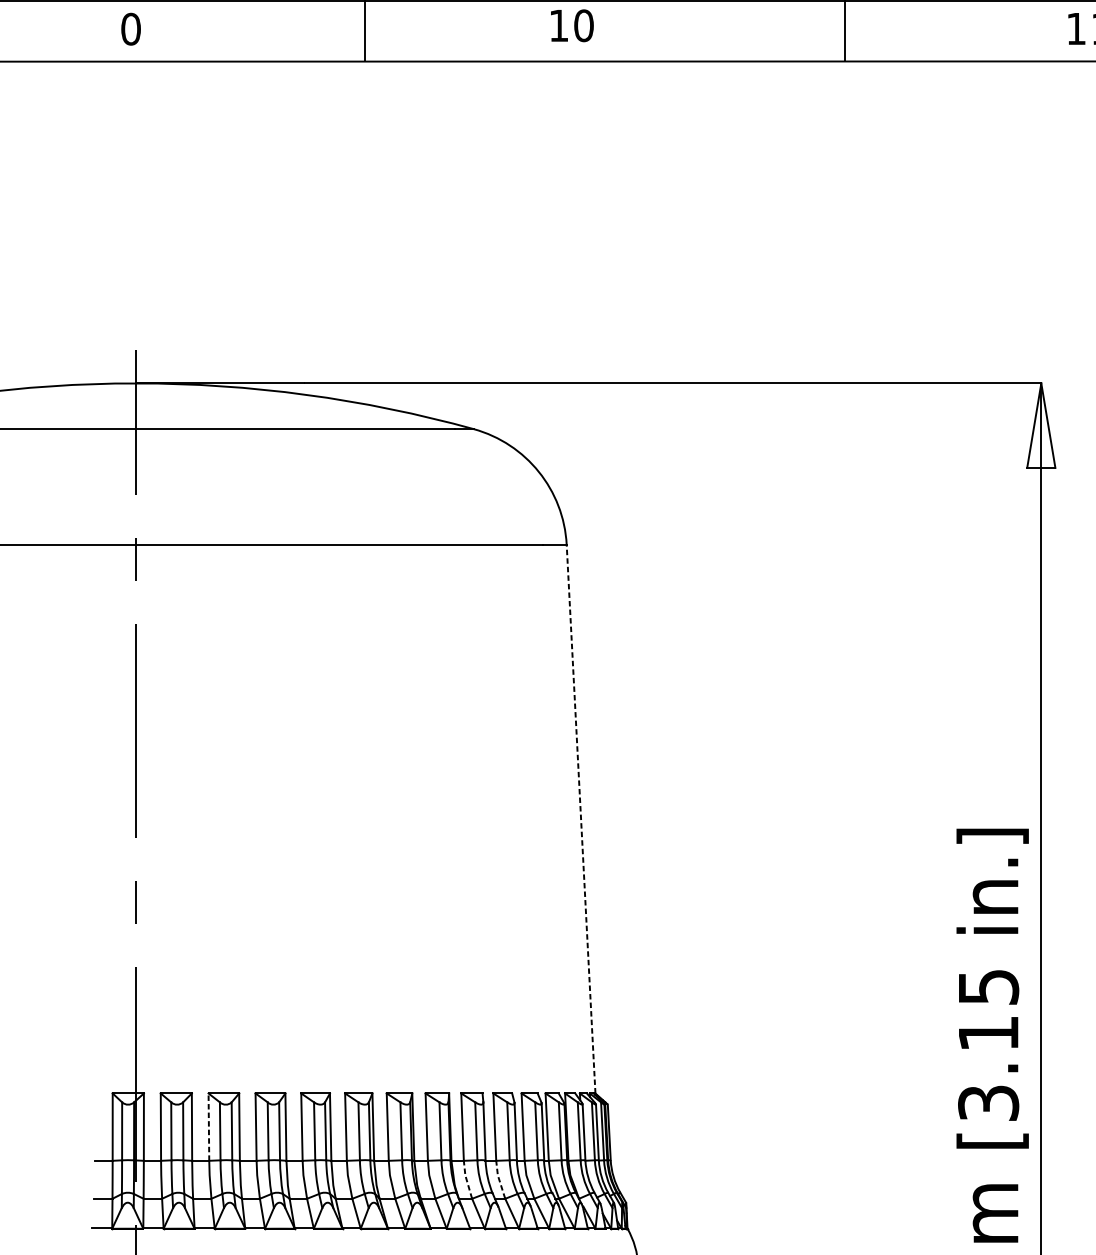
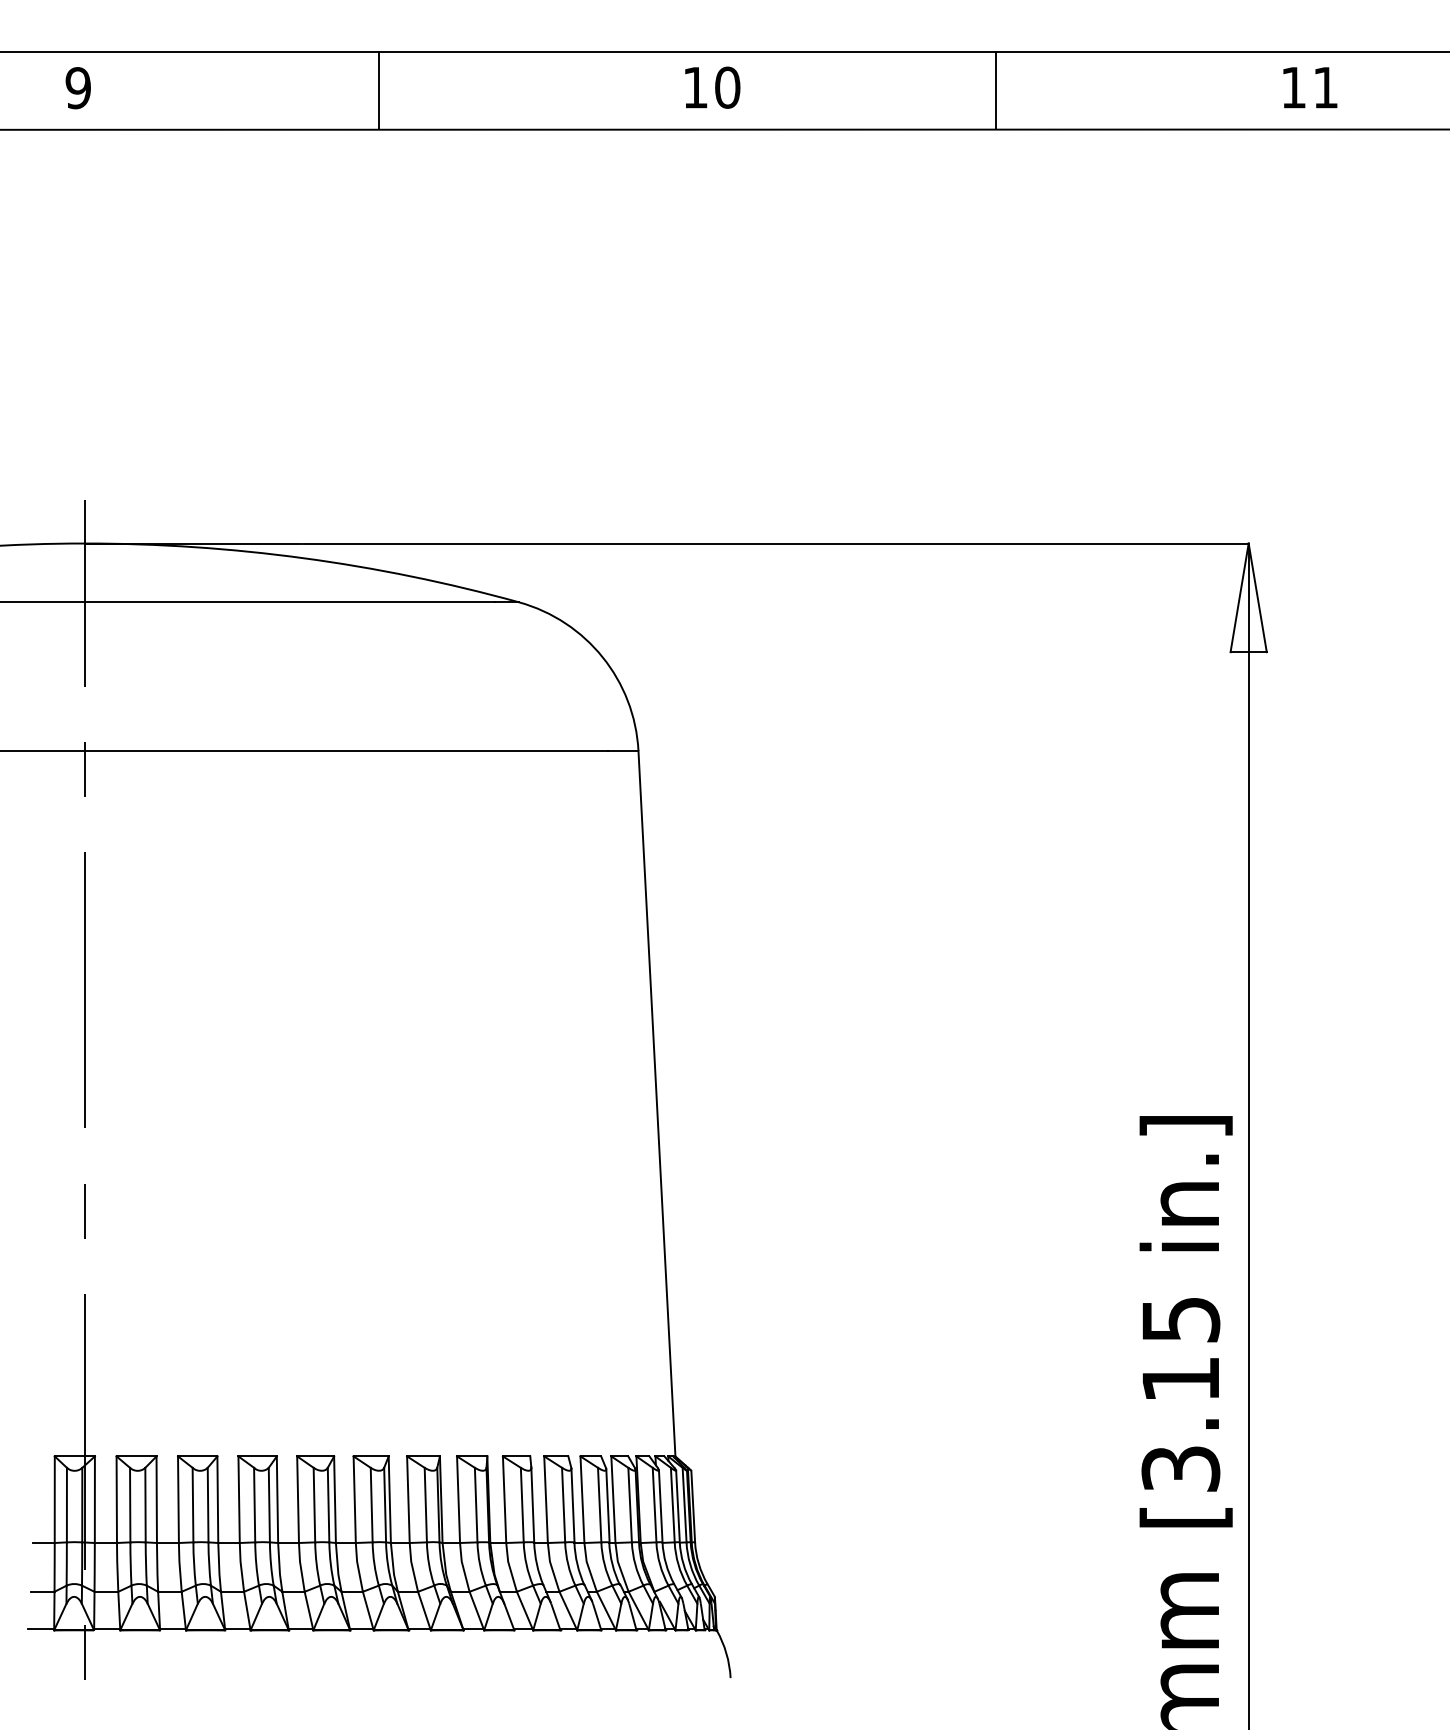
text: (572, 25) -> (712, 87), moved
text: (131, 29) -> (78, 88), 0 -> 9
line: (580, 818) -> (656, 1103), dashed -> solid
line: (208, 1126) -> (178, 1499), dashed -> solid
line: (466, 1179) -> (509, 1567), dashed -> solid
line: (499, 1179) -> (551, 1567), dashed -> solid

